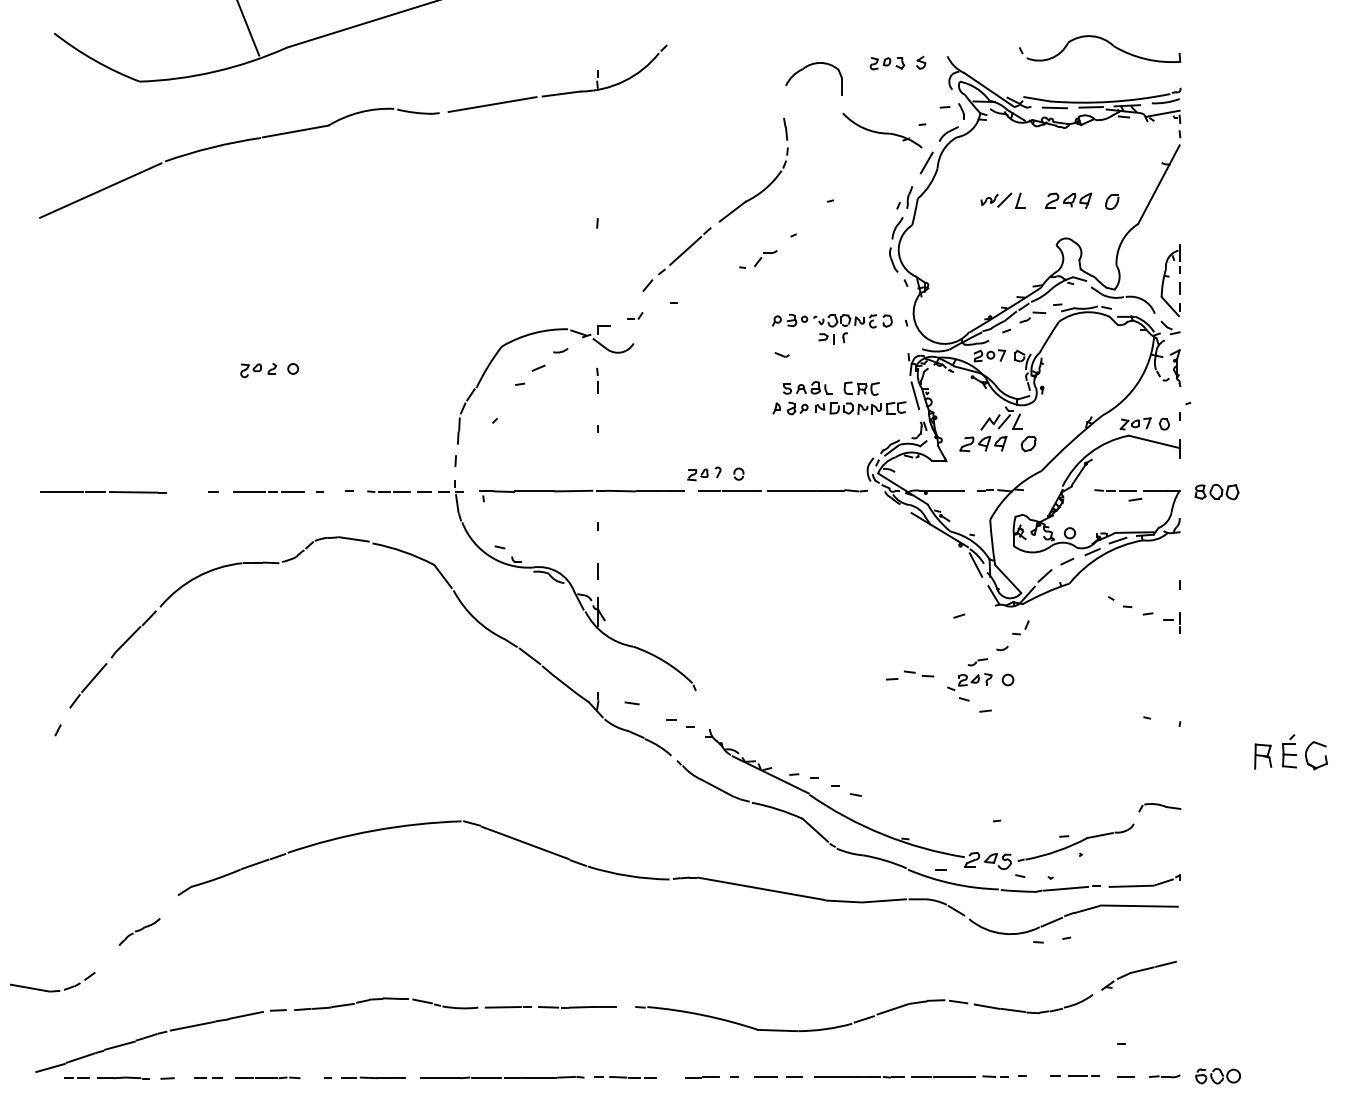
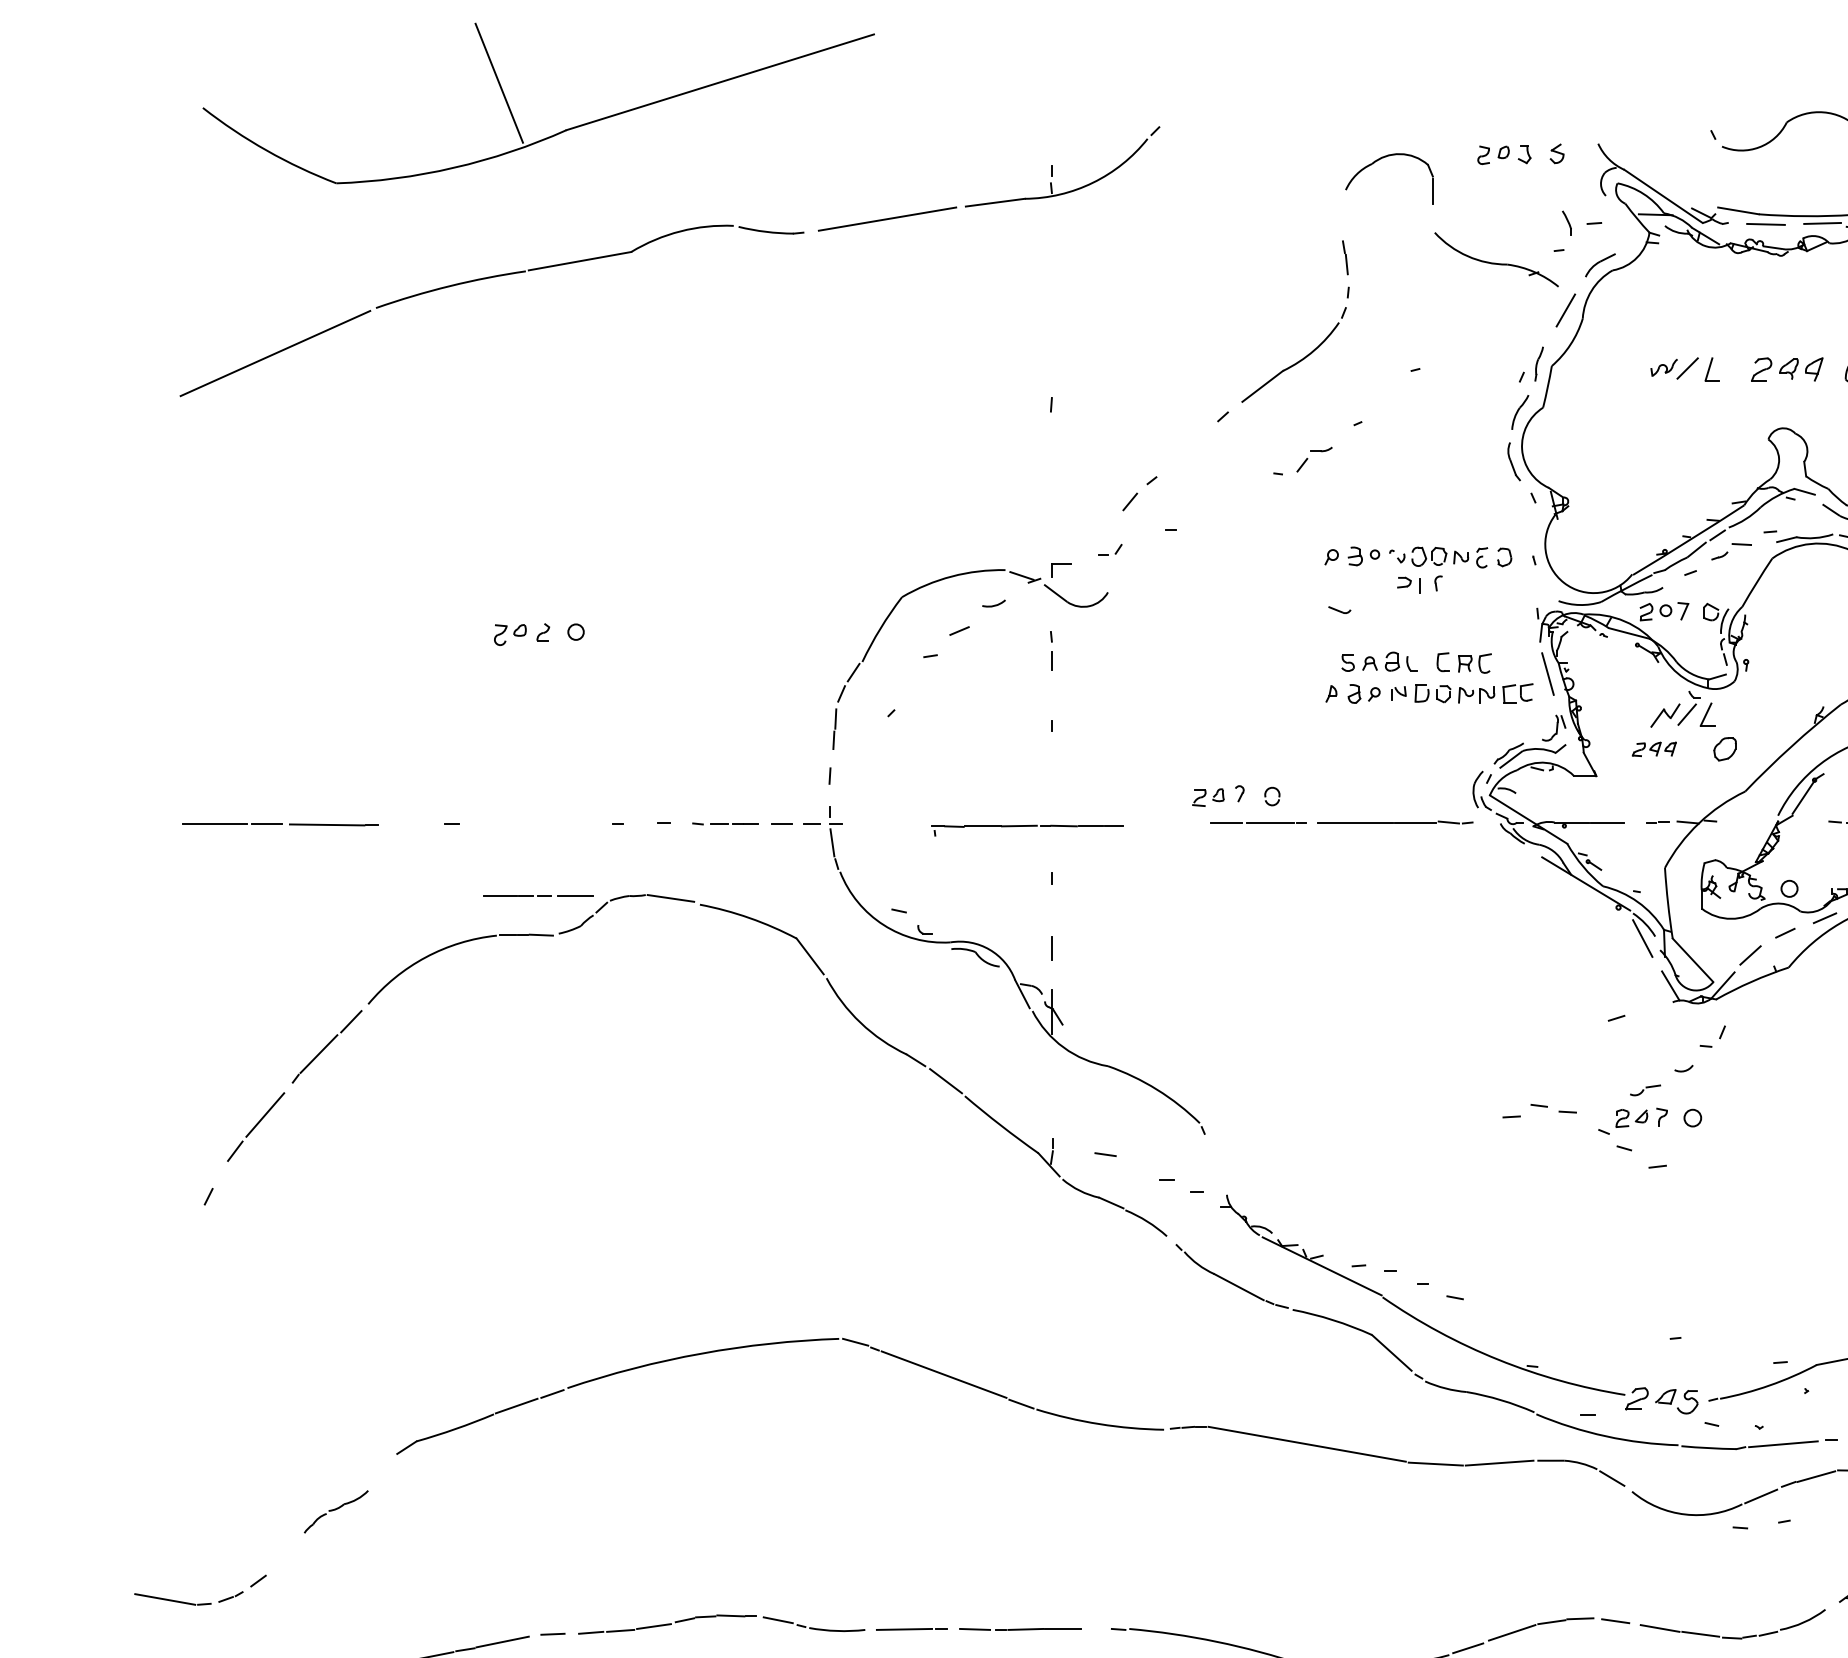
part: (961, 111) -> (1566, 223), moved
line: (685, 250) -> (1188, 447), removed
part: (983, 443) -> (1654, 748), size x0.6
line: (268, 491) -> (537, 895), moved
part: (581, 495) -> (1026, 829), size x0.6

